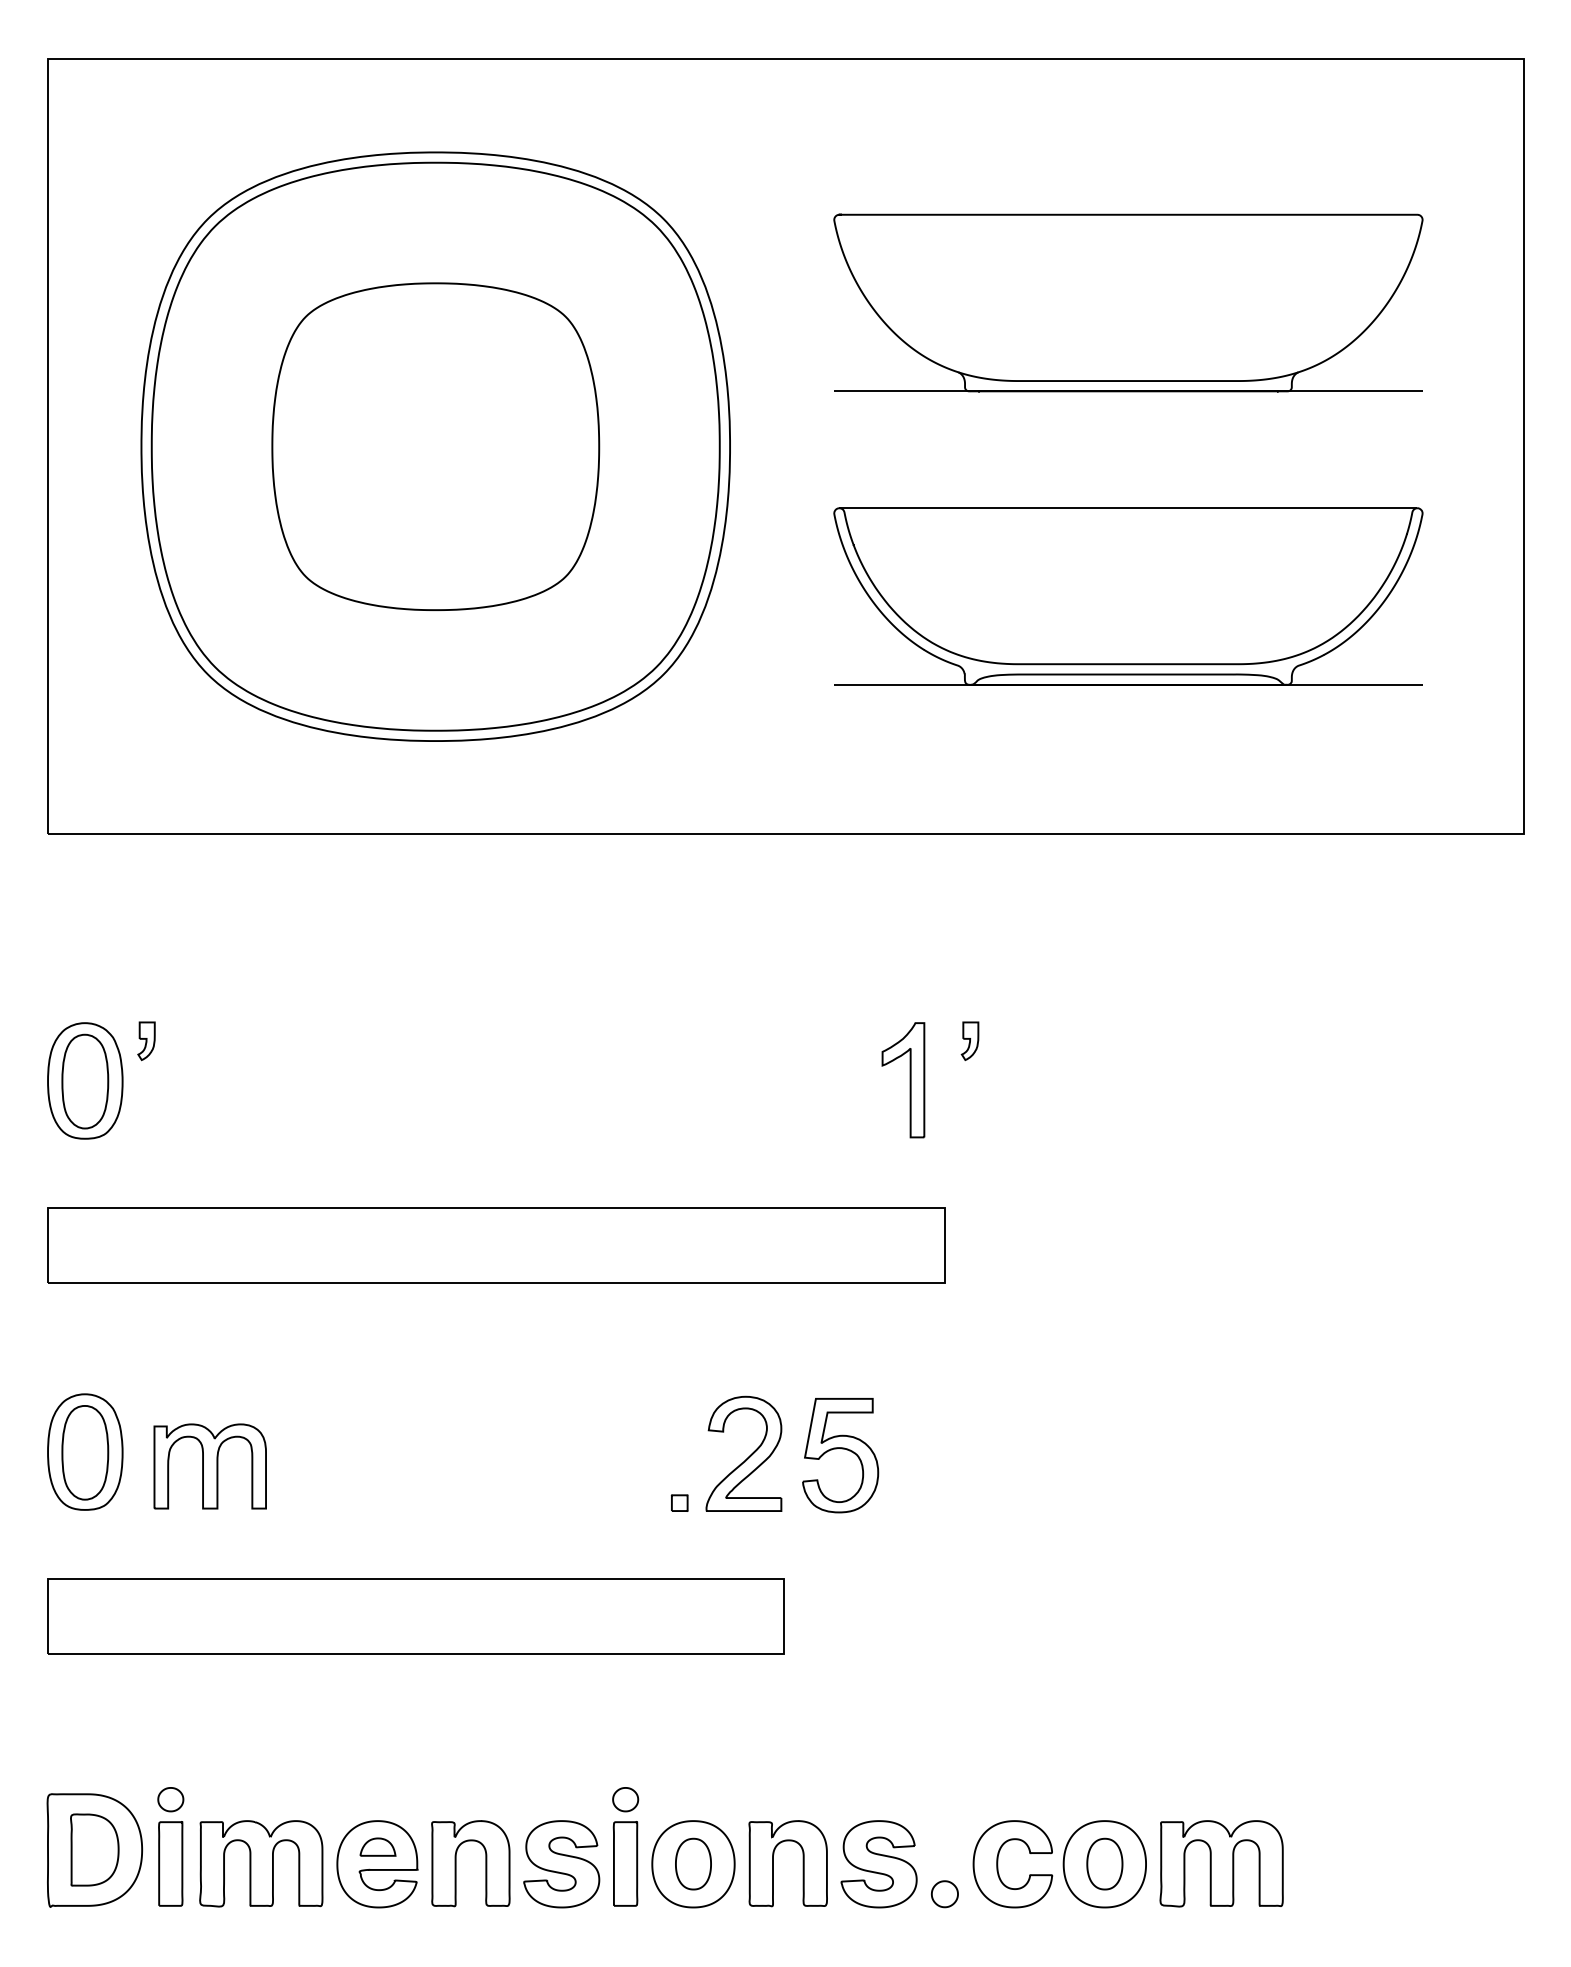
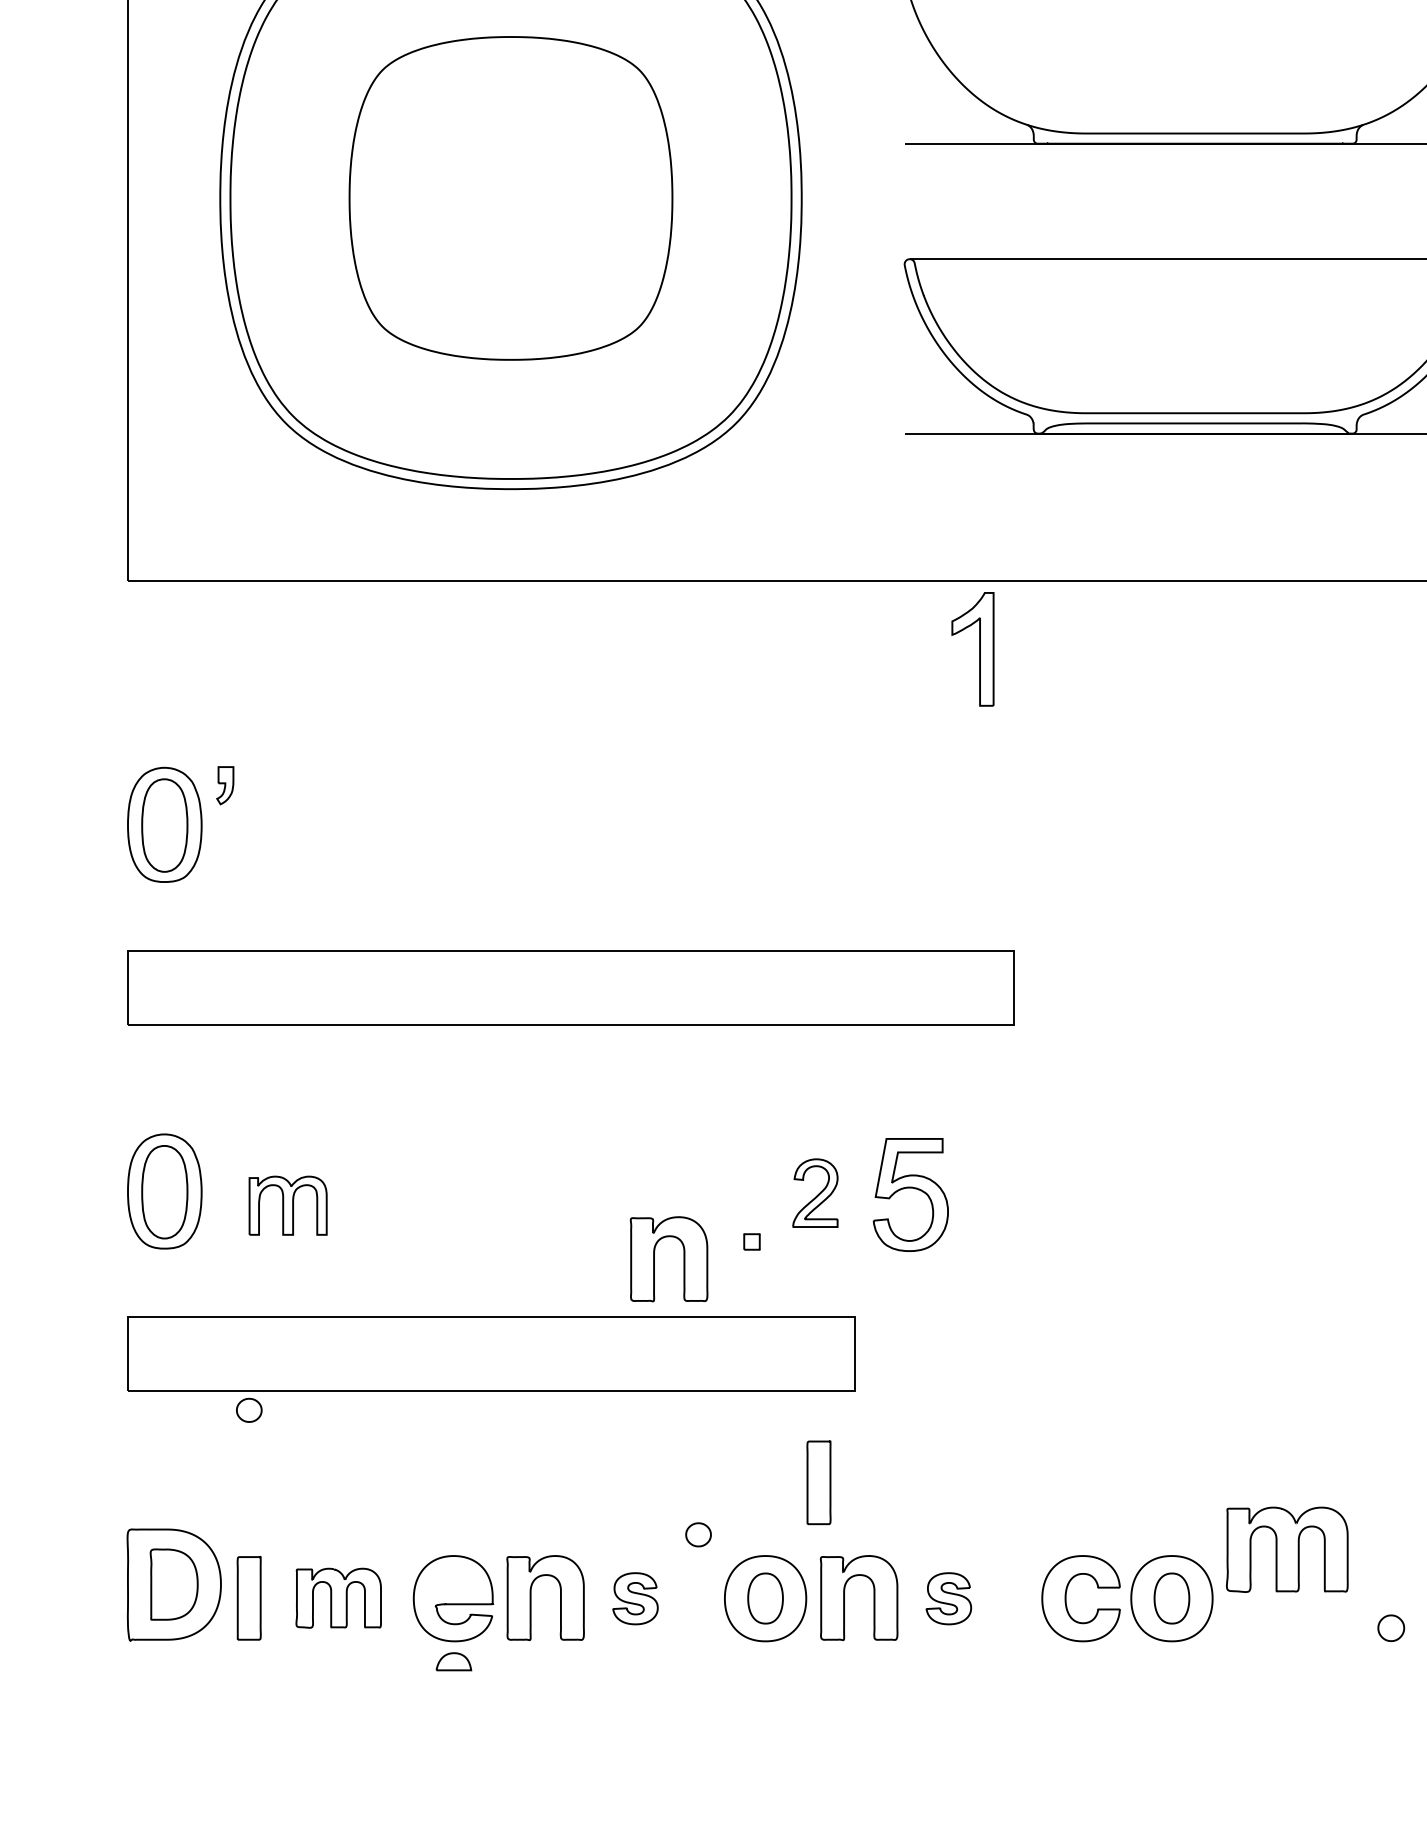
part: (969, 1040) -> (1038, 784), removed
part: (903, 1080) -> (973, 649), moved
part: (743, 1453) -> (814, 1192), size x0.6
part: (209, 1466) -> (287, 1205), size x0.7
part: (581, 1520) -> (654, 1259), added
part: (170, 1799) -> (248, 1410), moved
part: (377, 1846) -> (453, 1661), moved
part: (261, 1863) -> (338, 1597), size x0.7
part: (625, 1863) -> (818, 1482), moved
part: (1221, 1863) -> (1287, 1549), moved
part: (561, 1864) -> (635, 1598), size x0.6
part: (878, 1864) -> (948, 1598), size x0.6
part: (944, 1894) -> (1390, 1628), moved

